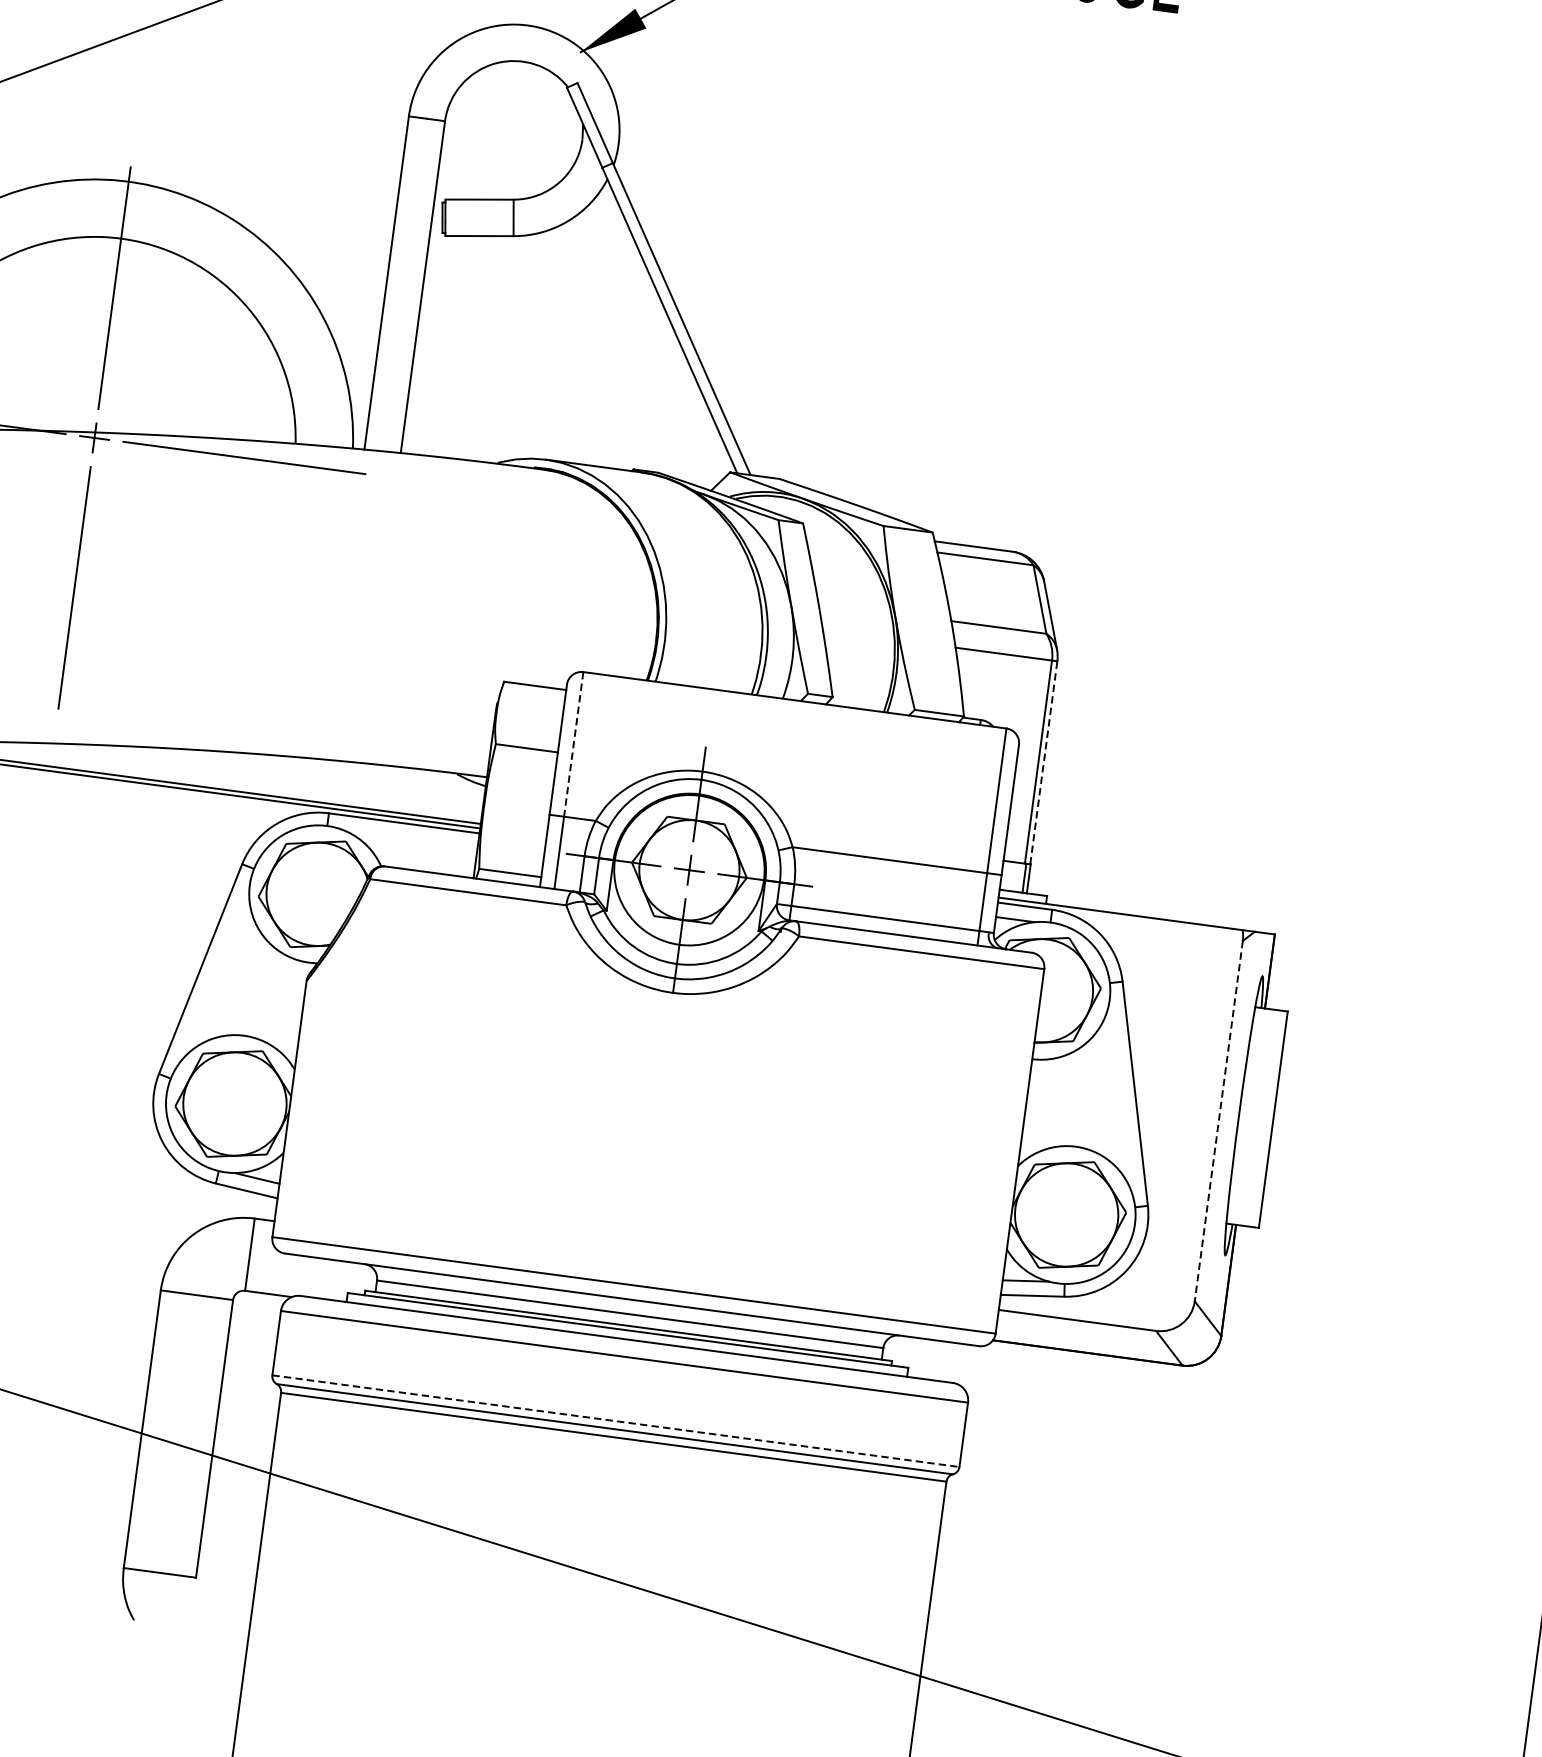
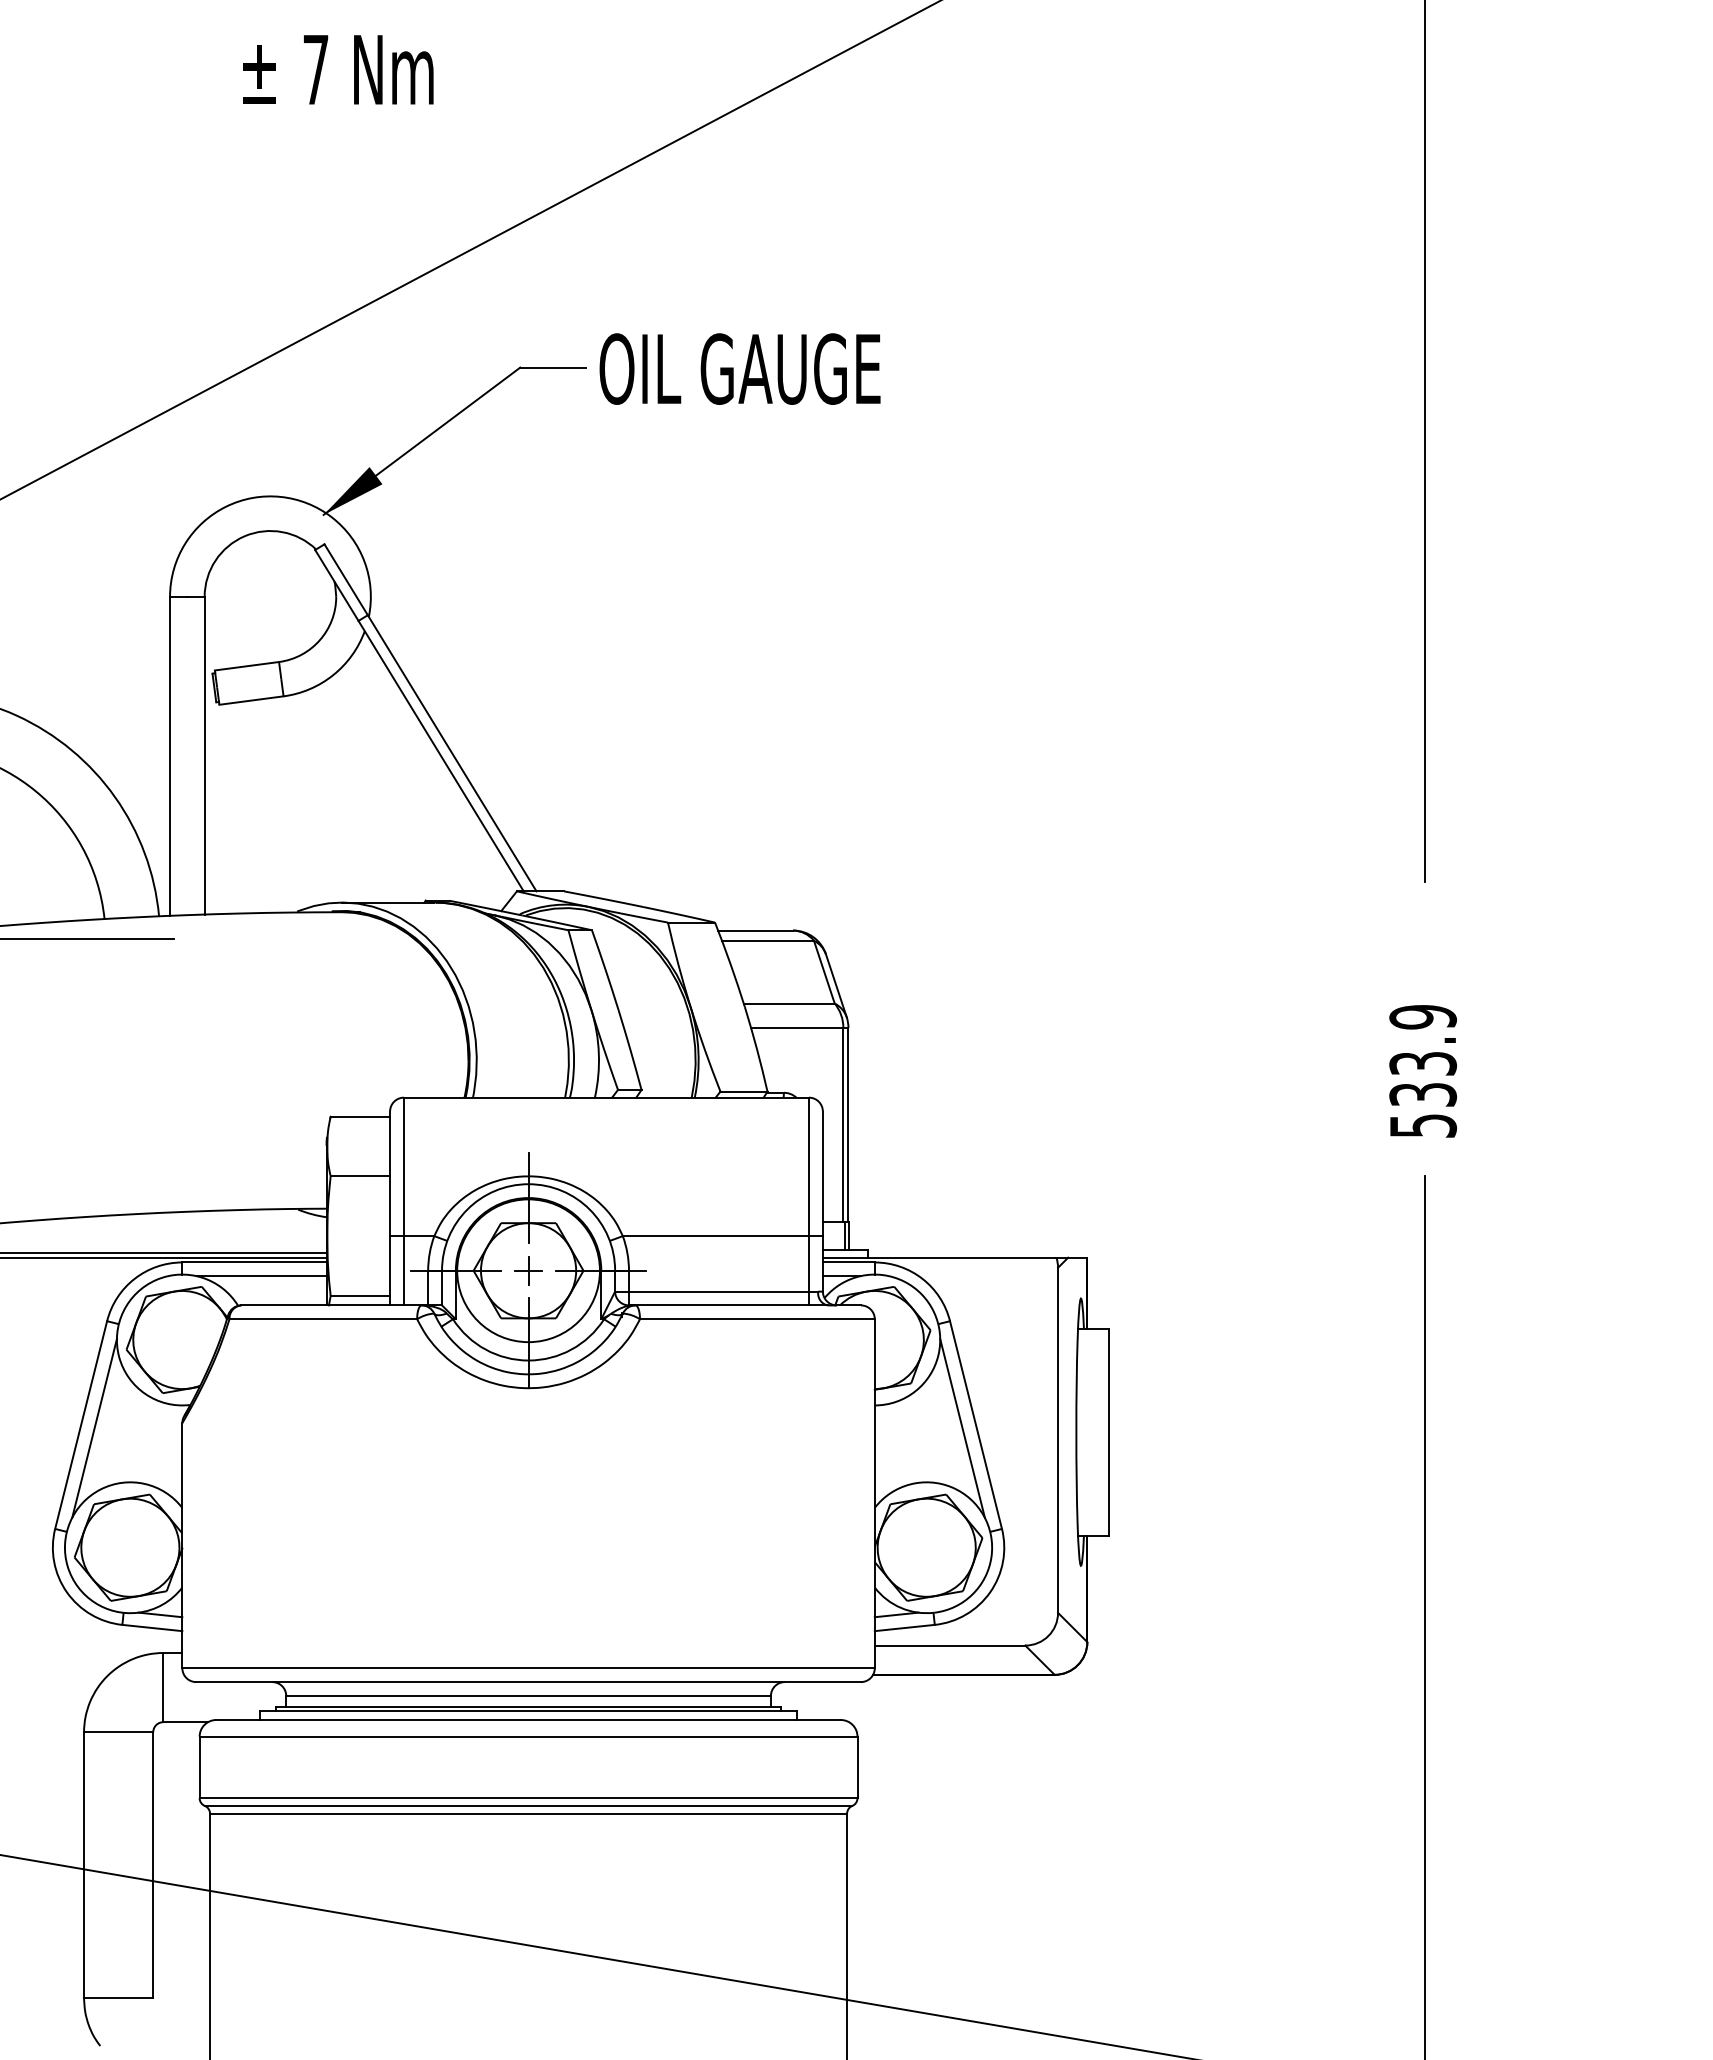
line: (573, 744) -> (403, 1167), dashed -> solid
line: (1043, 762) -> (848, 1124), dashed -> solid
line: (409, 839) -> (261, 1276), added
line: (214, 974) -> (94, 1428), added
line: (1120, 1095) -> (962, 1428), added
line: (1219, 1121) -> (1058, 1440), dashed -> solid
line: (615, 1421) -> (528, 1798), dashed -> solid

